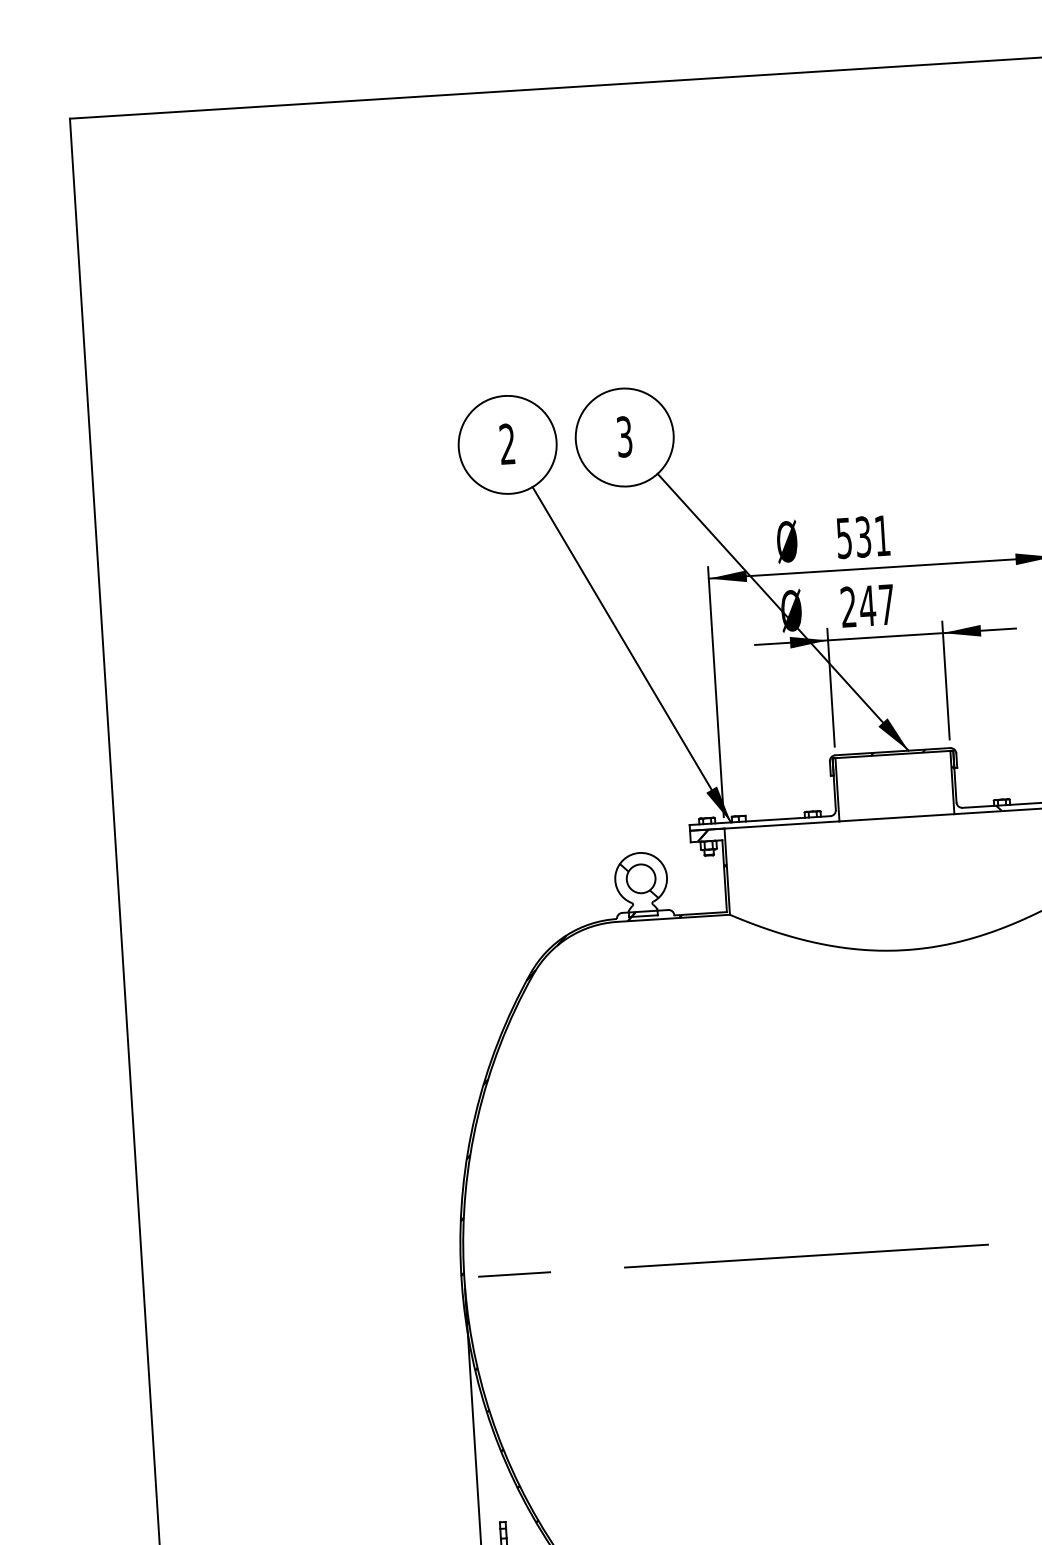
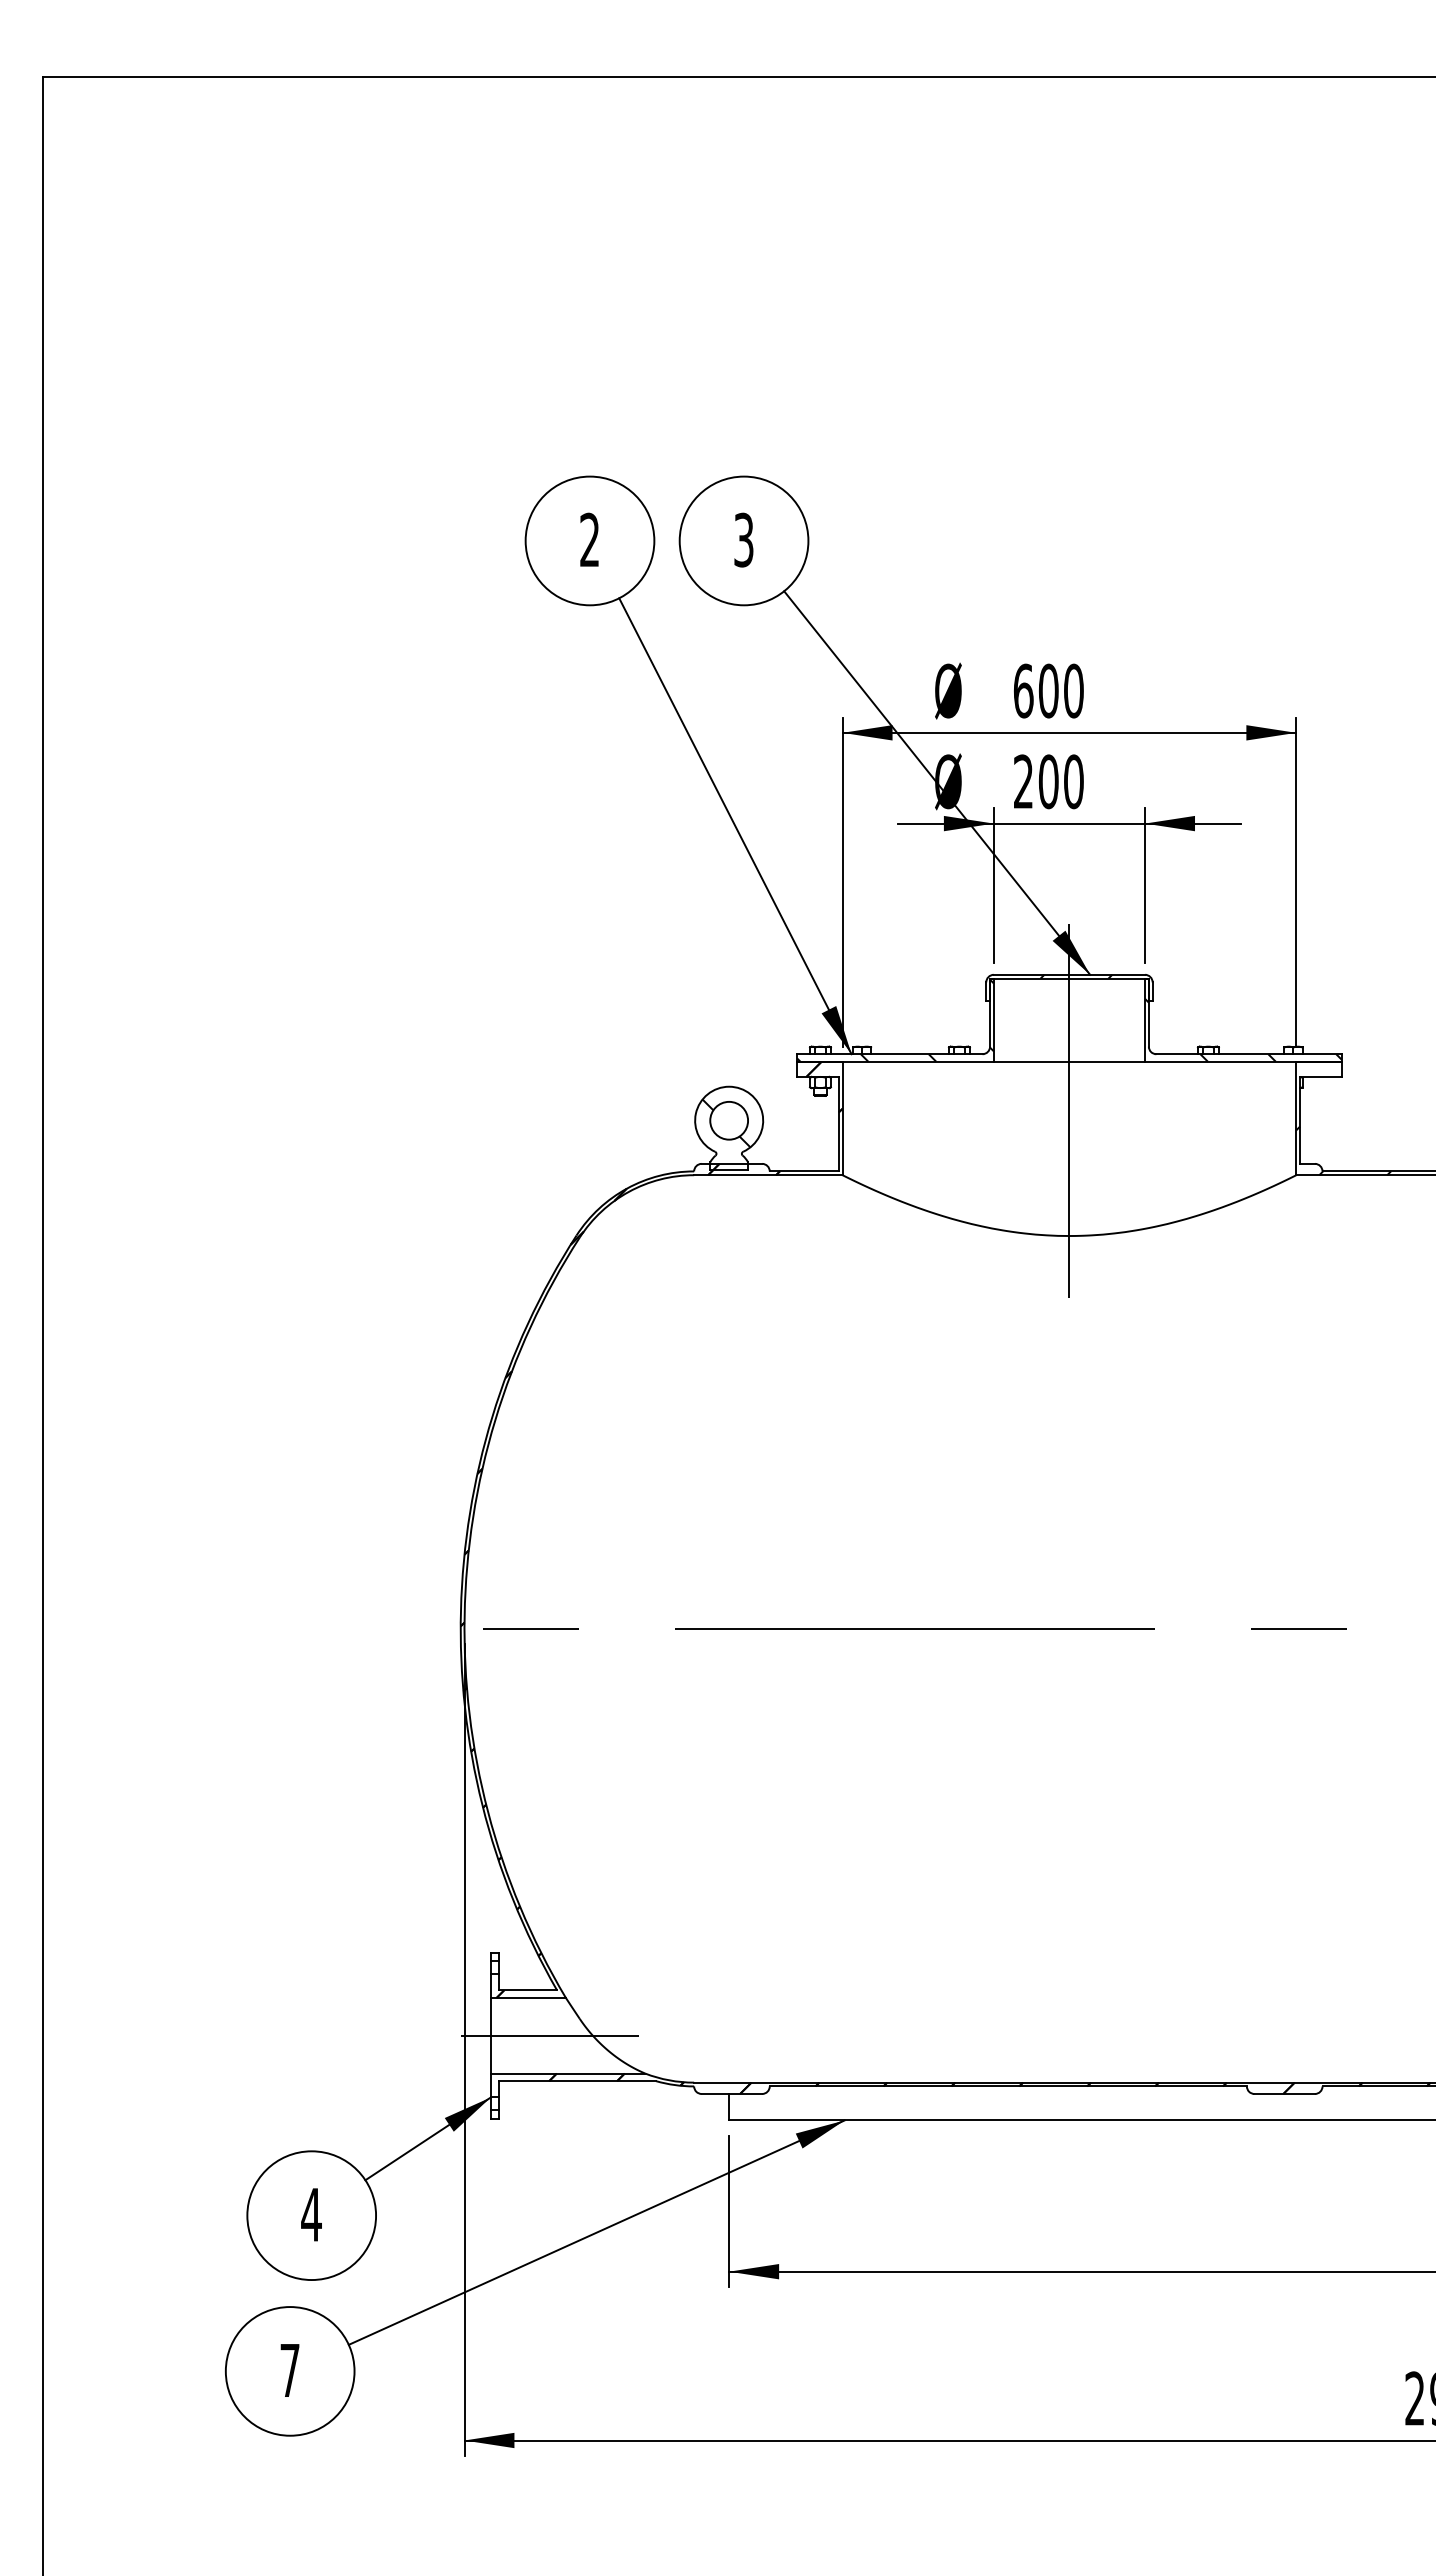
text: (863, 536) -> (1048, 690), 531 -> 600
text: (876, 605) -> (1060, 781), 247 -> 200
hatch: (762, 794) -> (895, 1020), added
line: (899, 855) -> (1069, 1111), added

